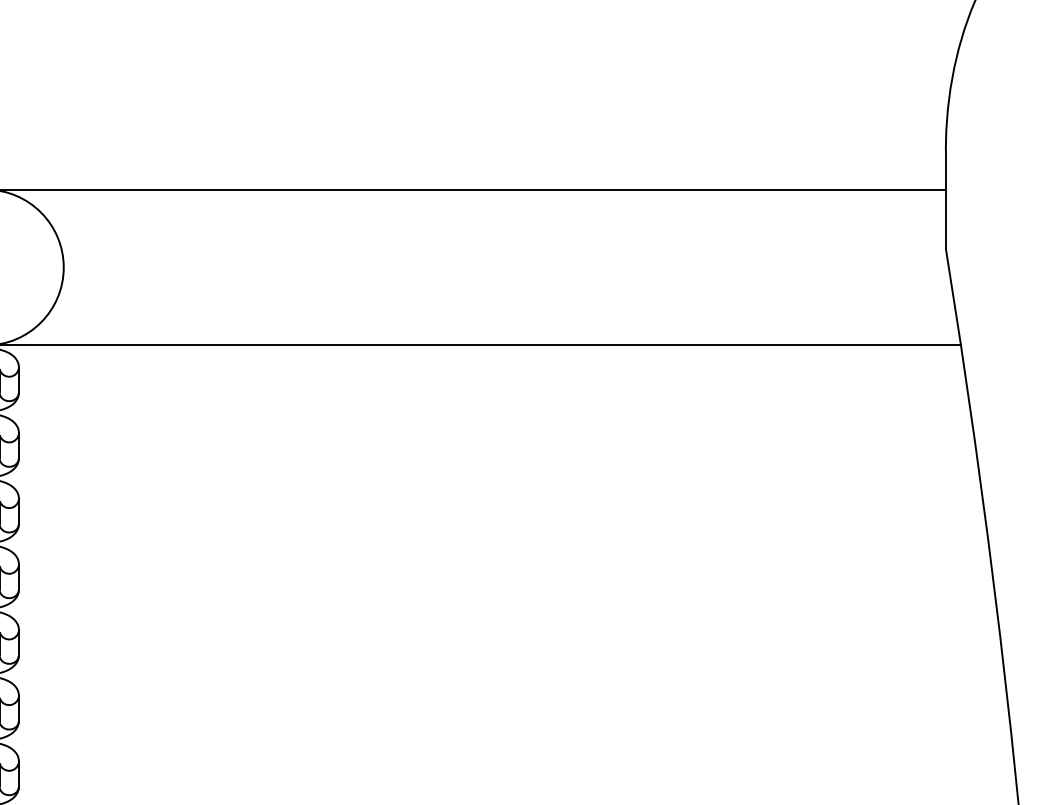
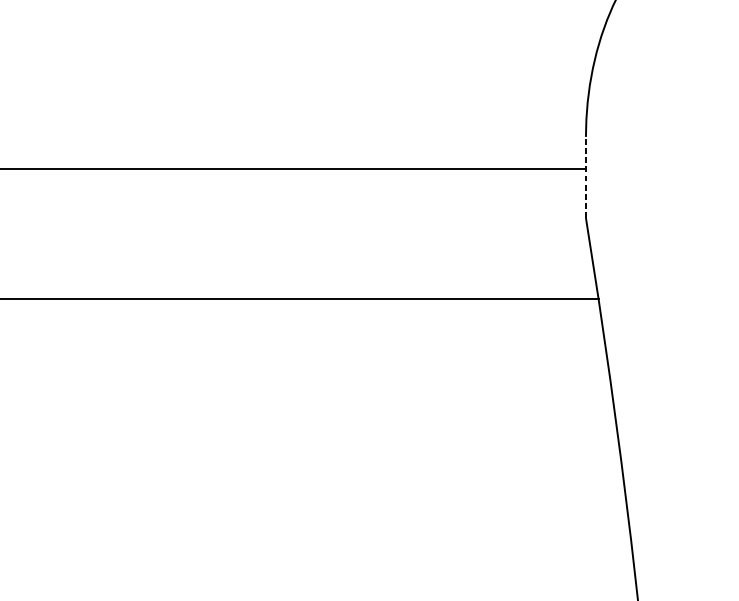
line: (945, 199) -> (585, 177), solid -> dashed

